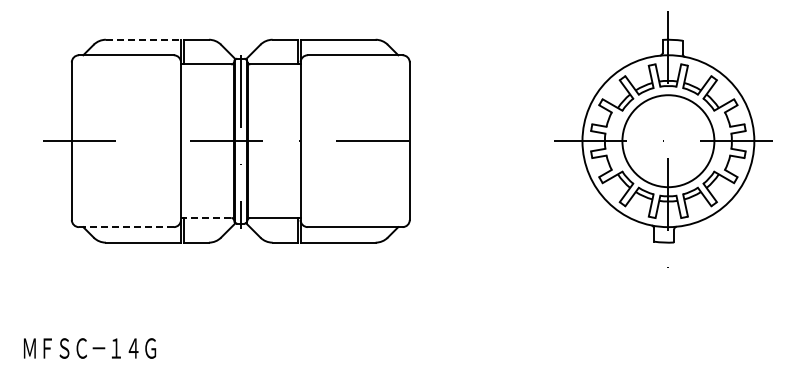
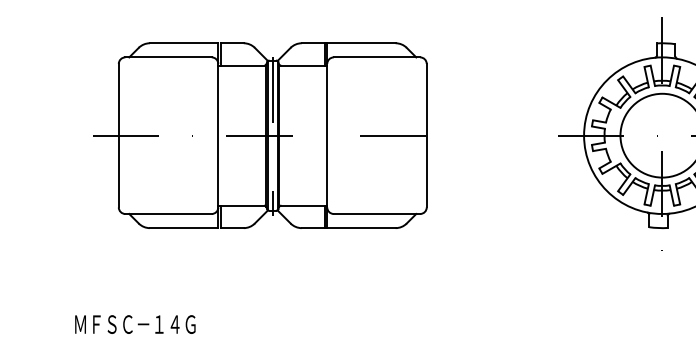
line: (143, 39) -> (184, 43), dashed -> solid
line: (205, 217) -> (240, 205), dashed -> solid
line: (126, 227) -> (168, 214), dashed -> solid

